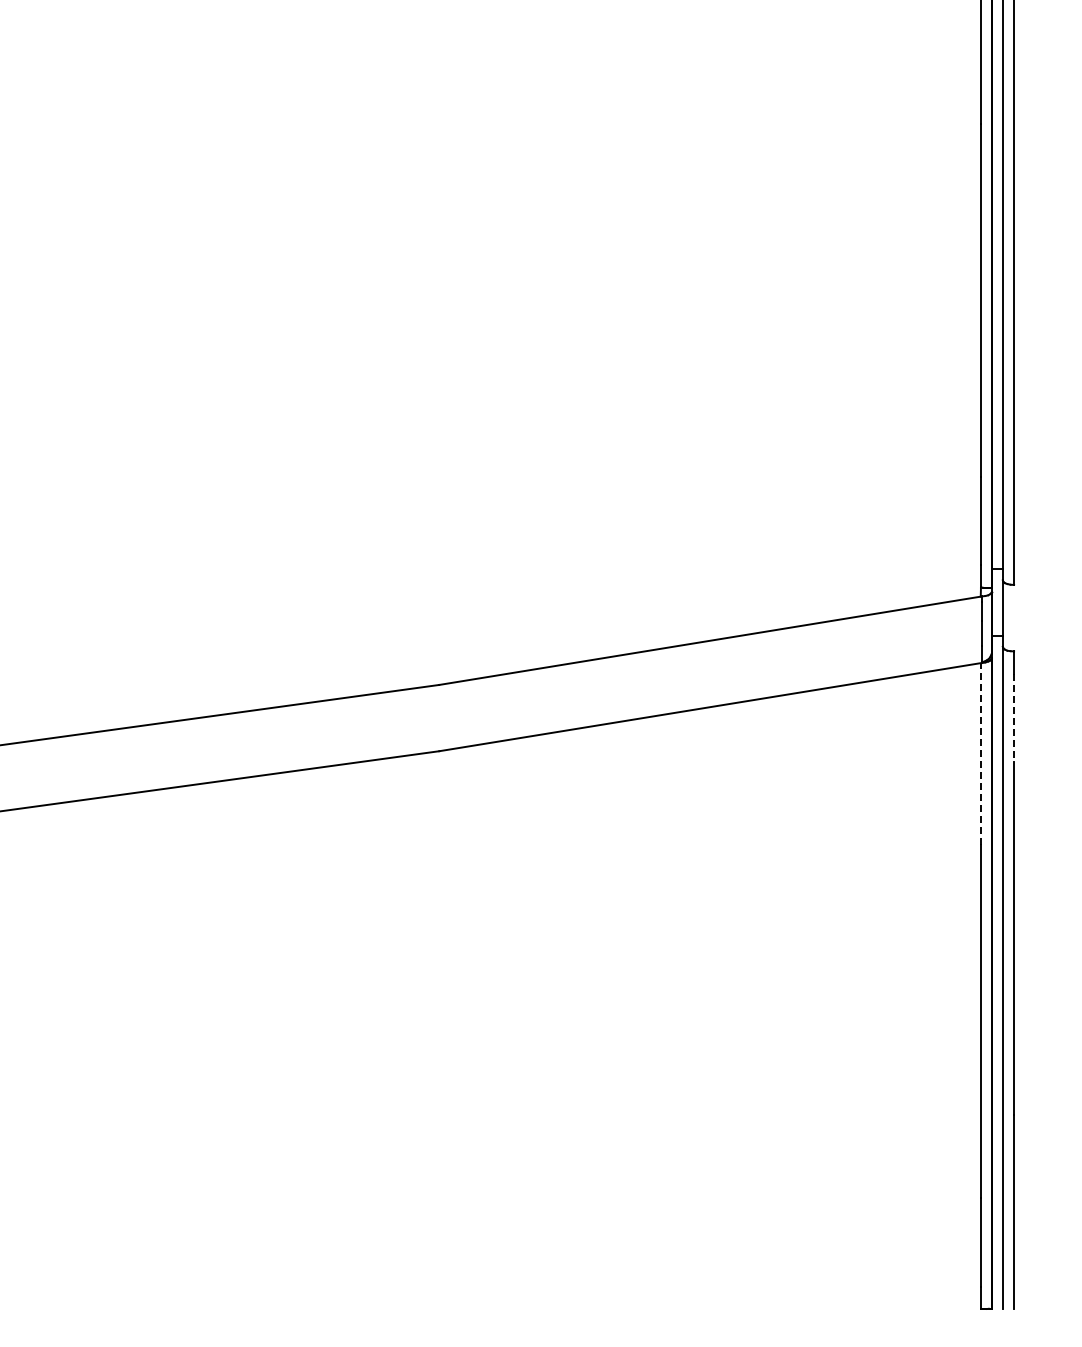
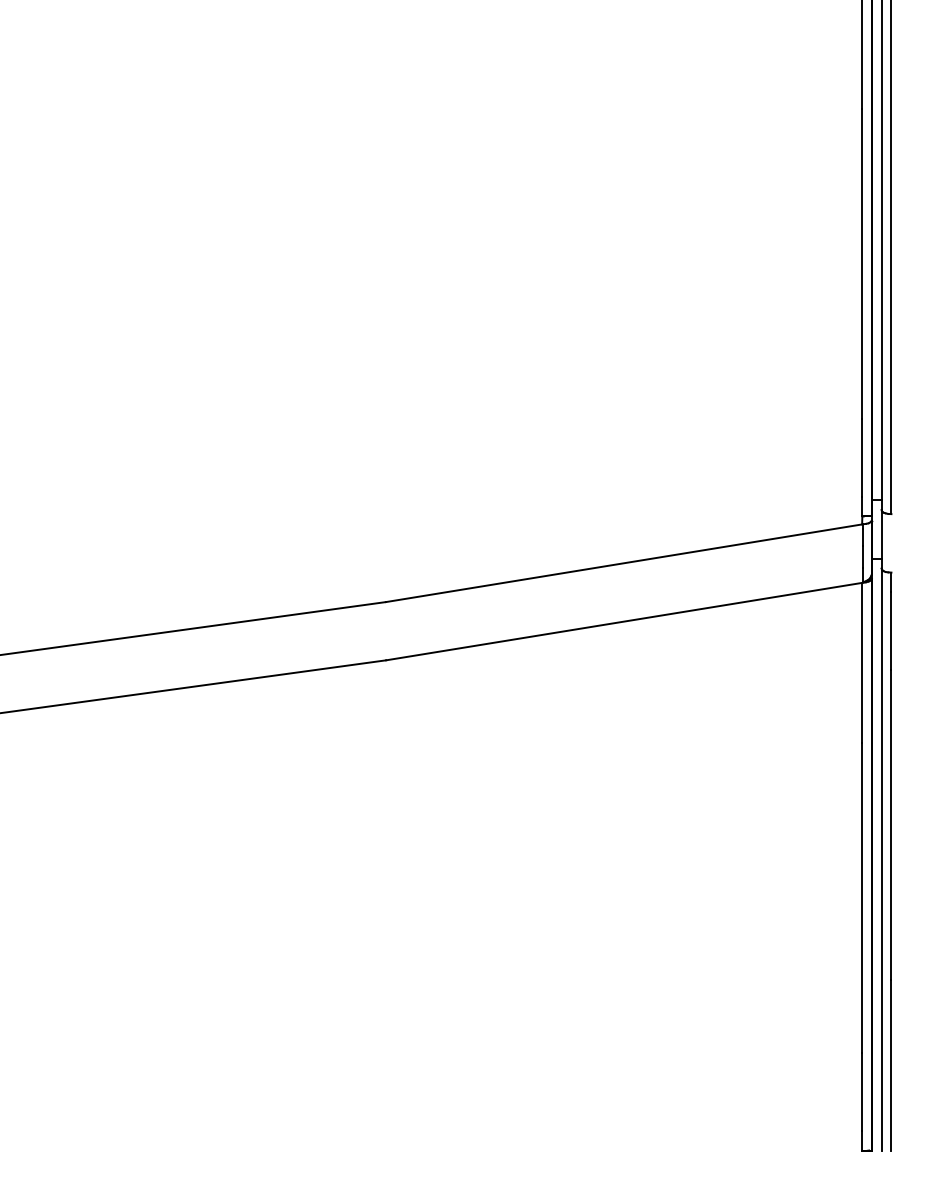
line: (1014, 718) -> (891, 631), dashed -> solid
line: (980, 754) -> (861, 663), dashed -> solid

